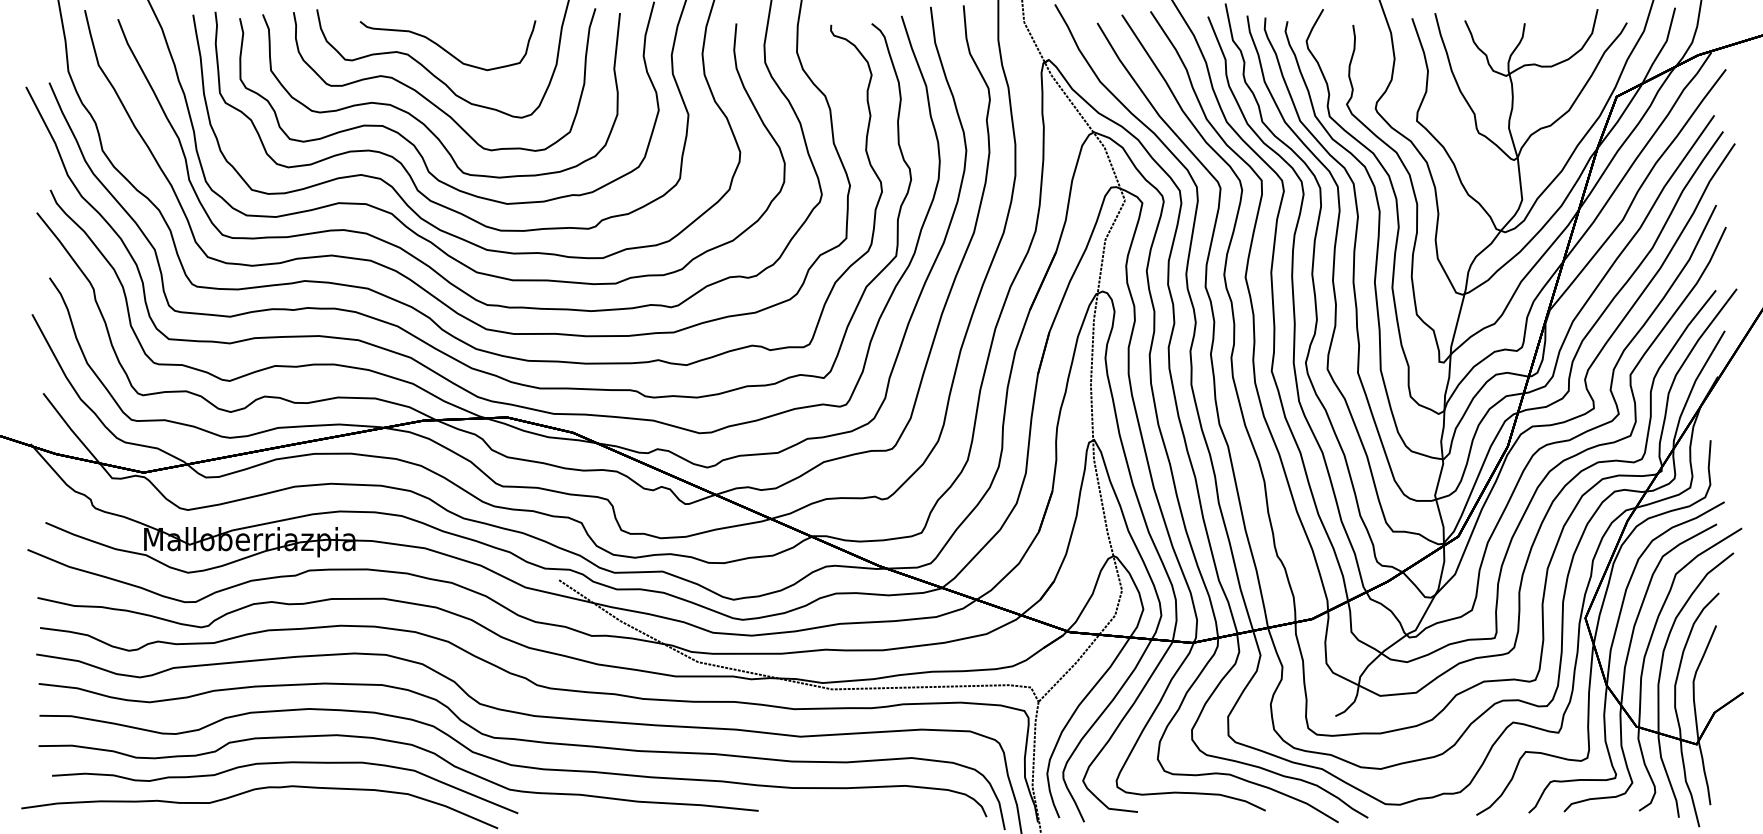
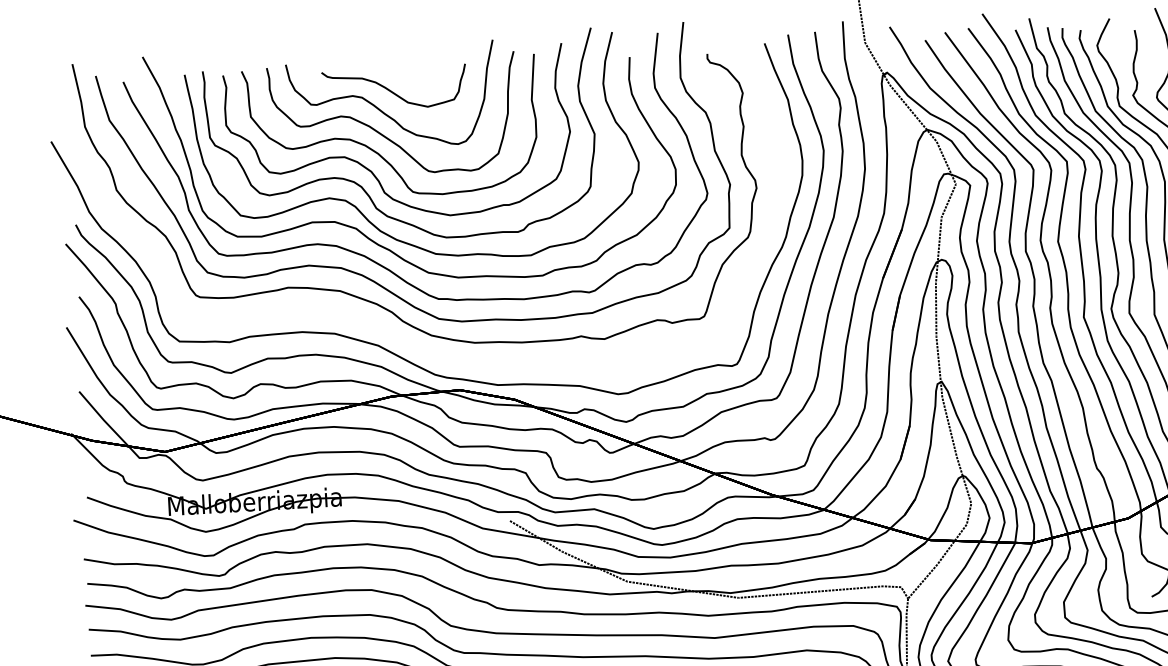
curve: (410, 332) -> (377, 325), removed

